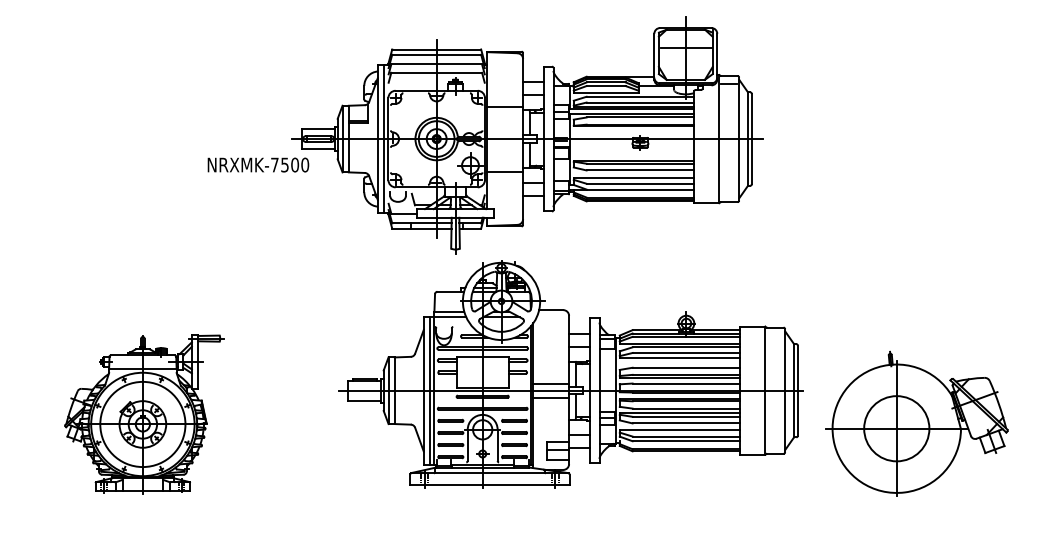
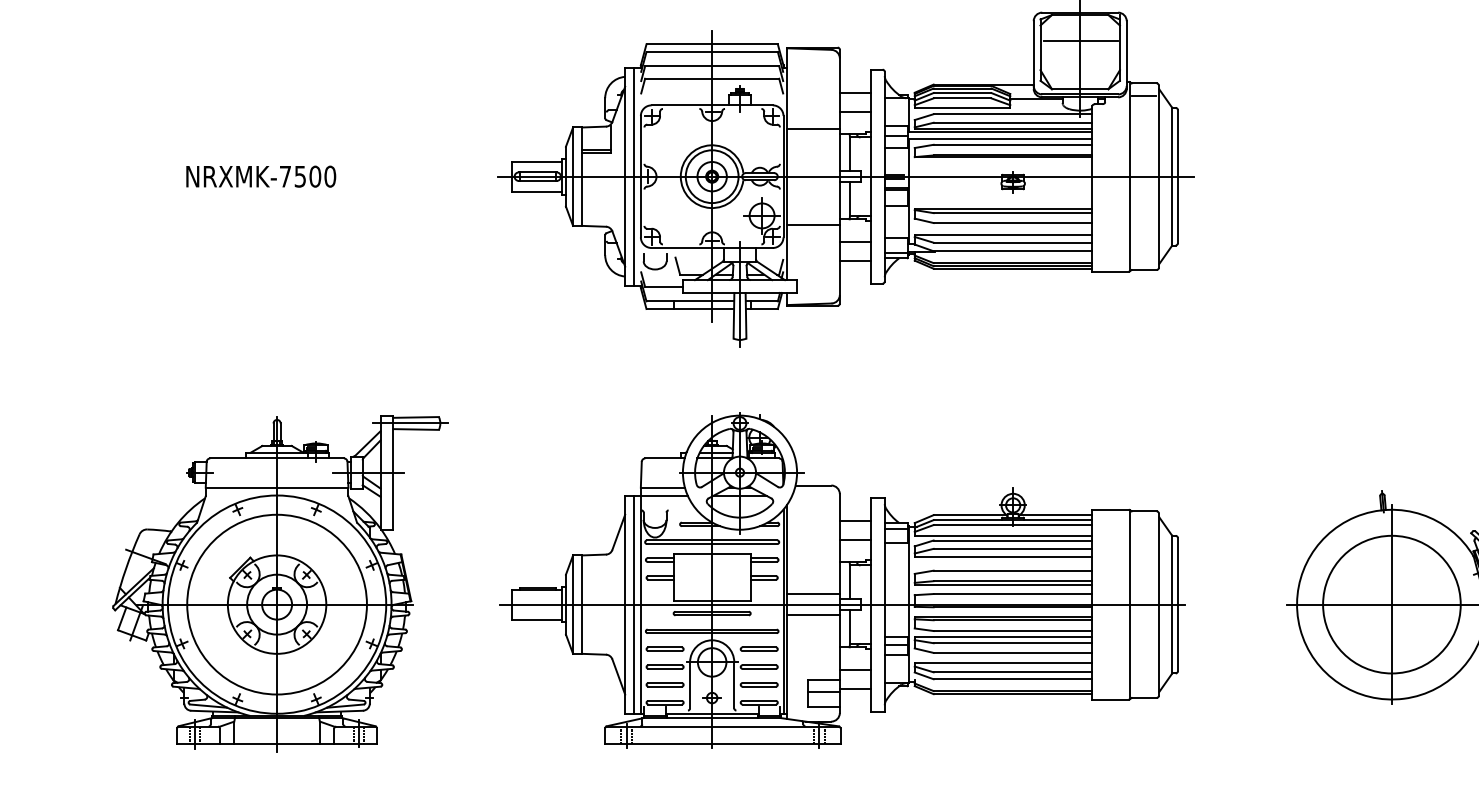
text: (258, 164) -> (261, 175), moved
part: (570, 374) -> (841, 580), moved
part: (144, 414) -> (280, 583), size x1.43
circle: (896, 428) -> (1391, 604), size x1.43

